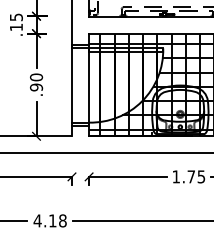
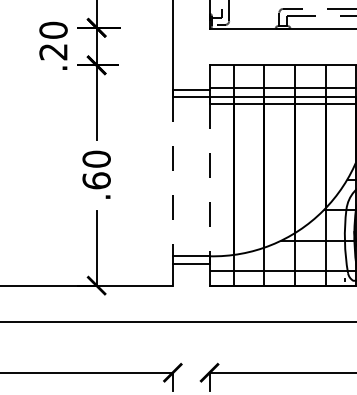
text: (15, 22) -> (51, 41), .15 -> .20
line: (71, 86) -> (171, 178), solid -> dashed
text: (36, 87) -> (96, 180), .90 -> .60
line: (89, 87) -> (210, 180), solid -> dashed

